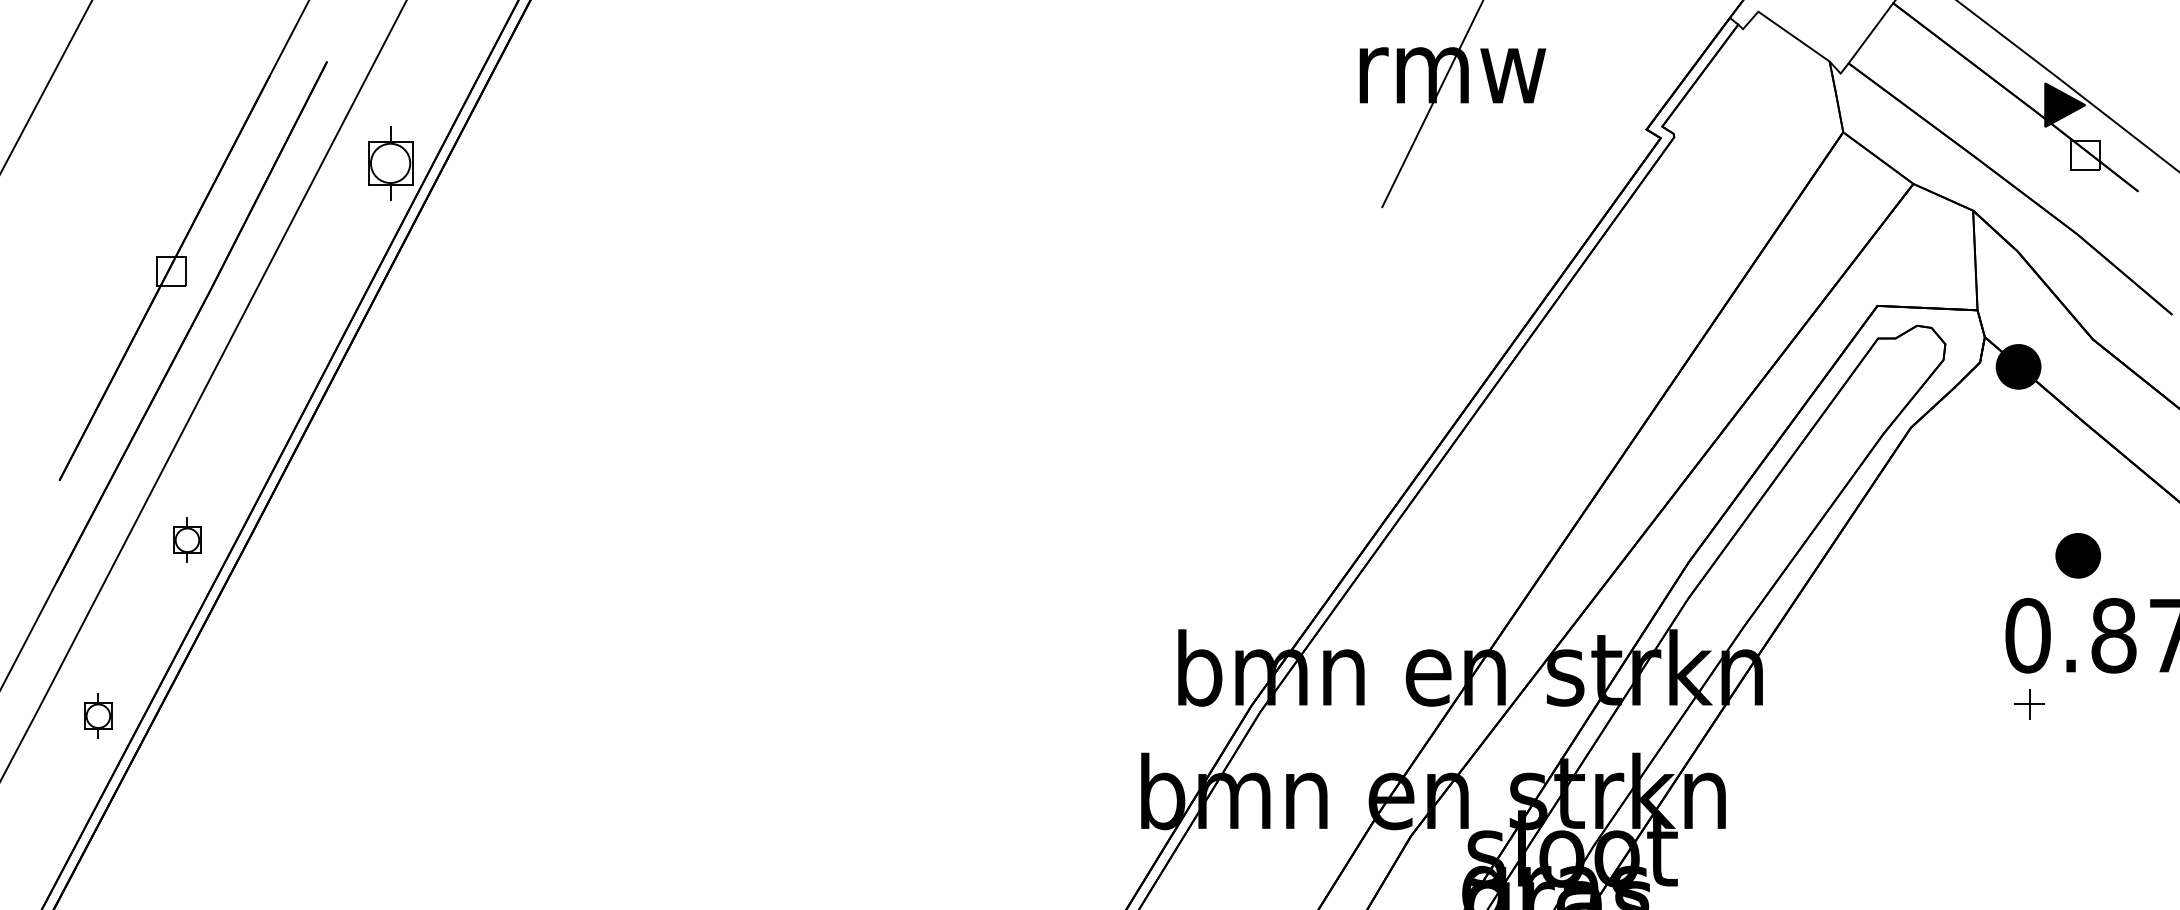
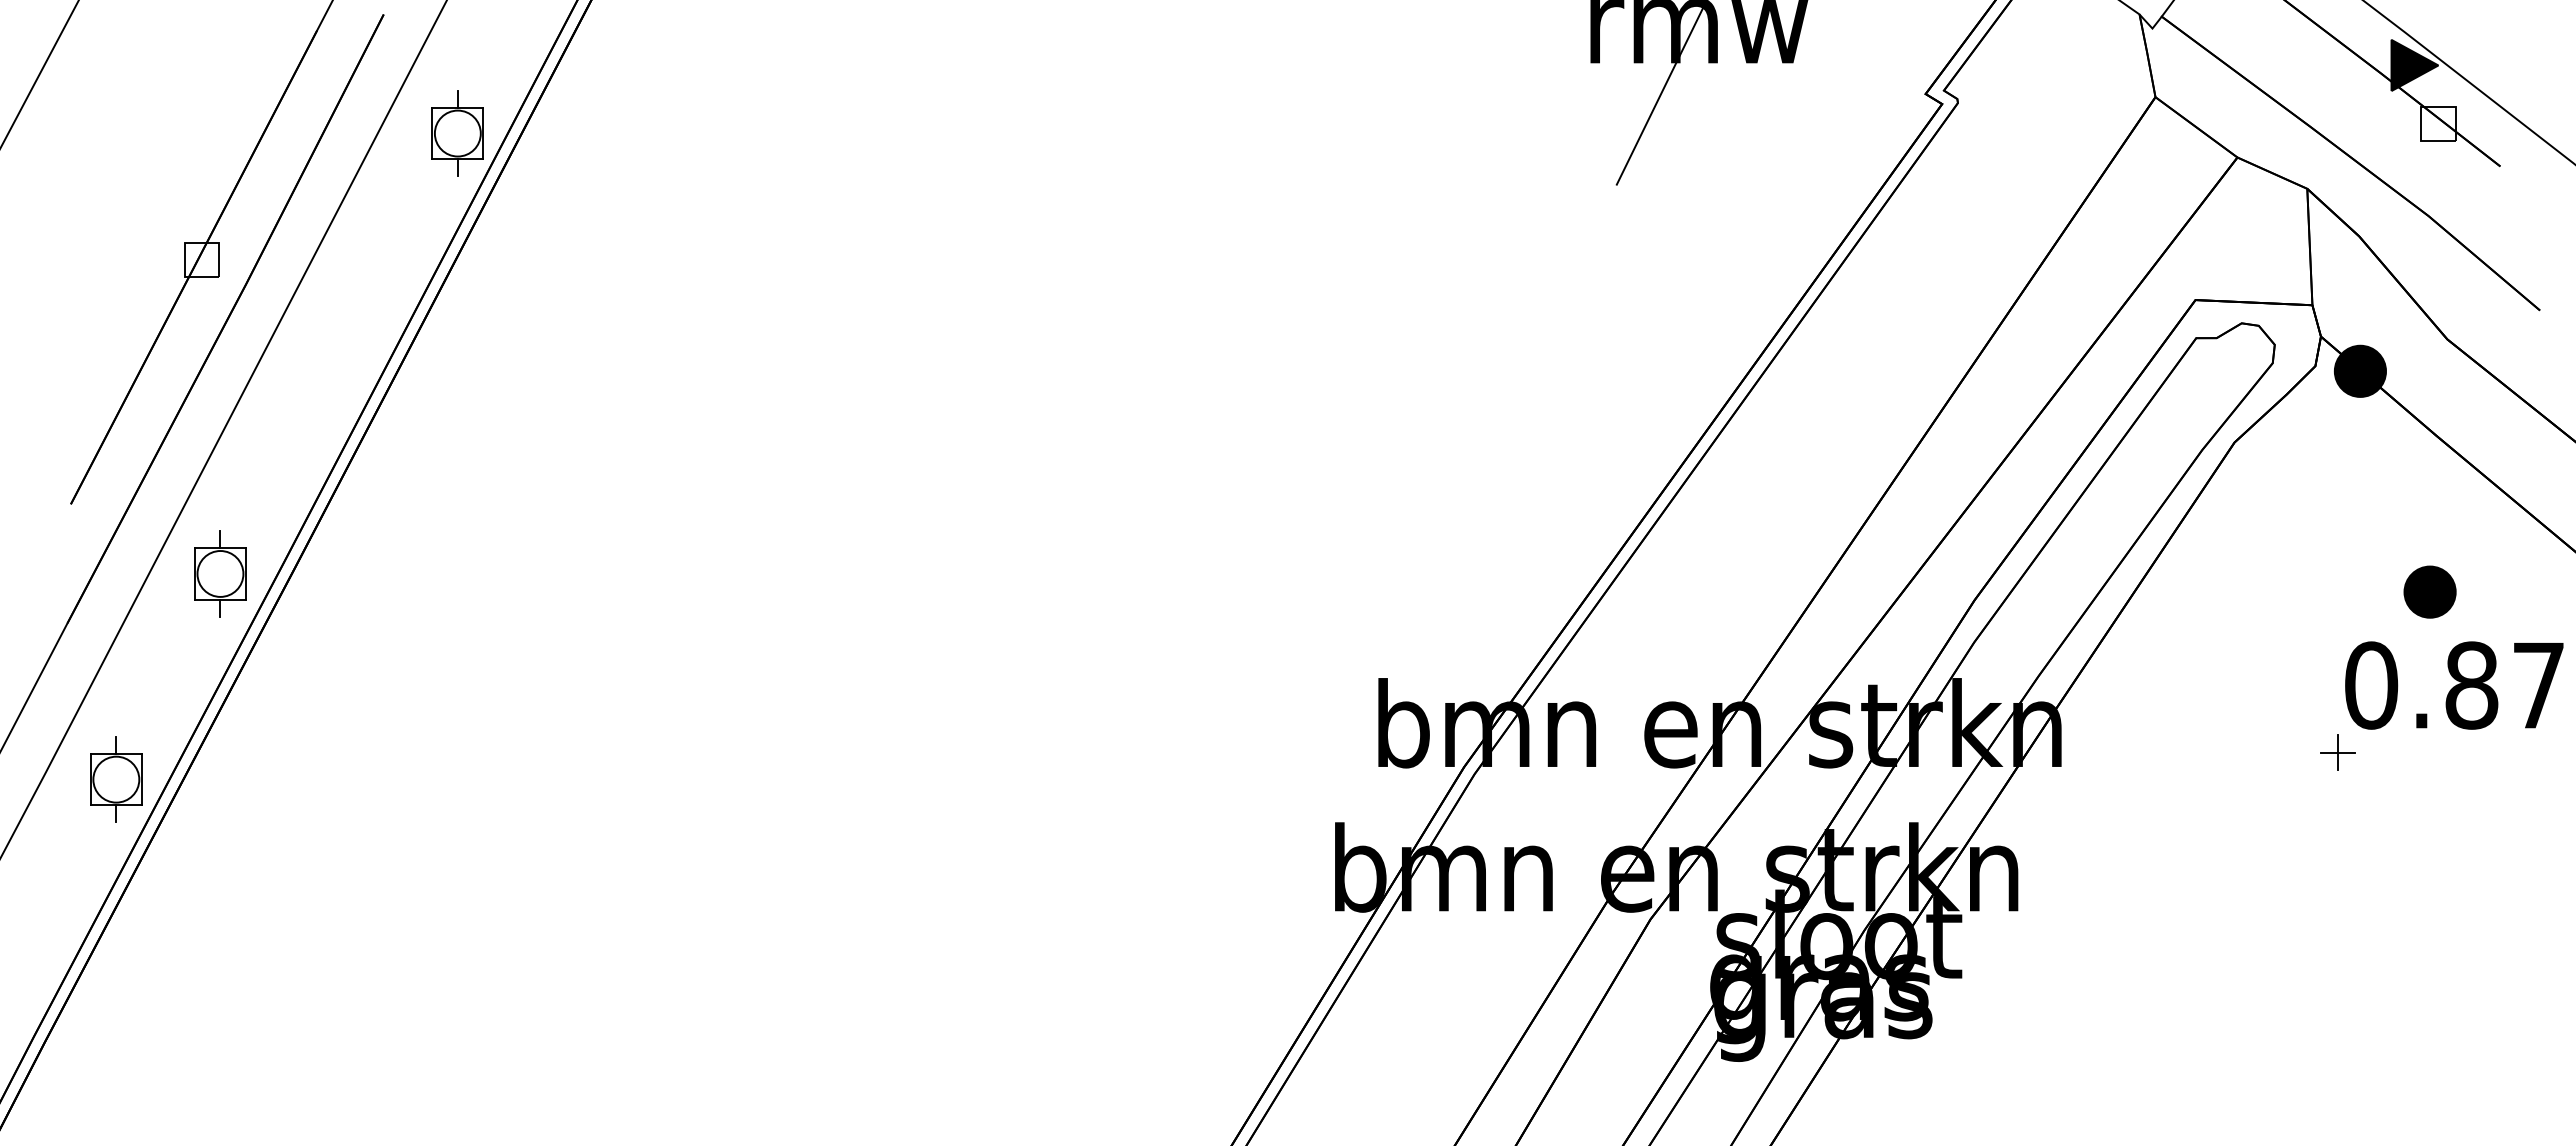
part: (187, 539) -> (220, 573), size x1.67
part: (2028, 704) -> (2337, 752), moved
part: (98, 716) -> (116, 779), size x1.67

